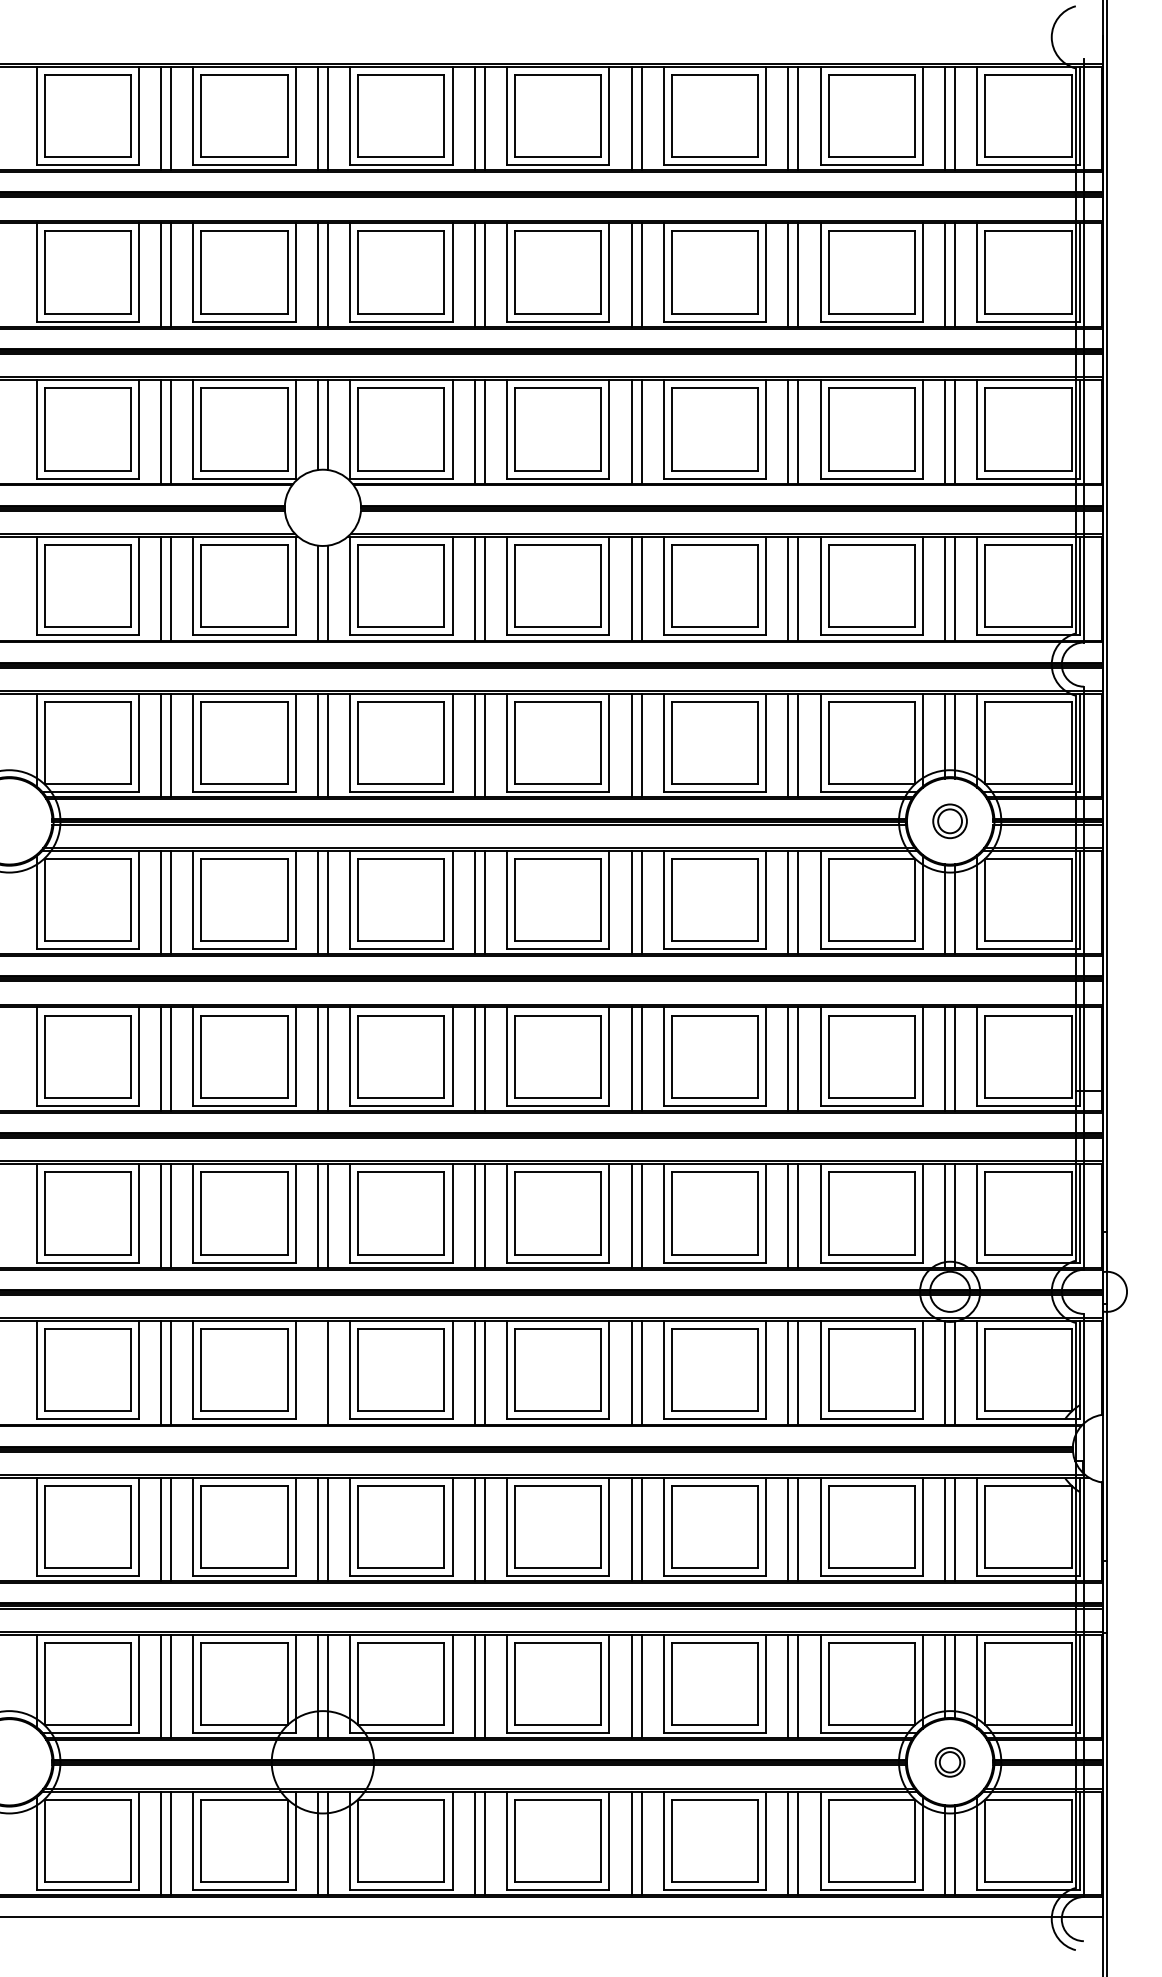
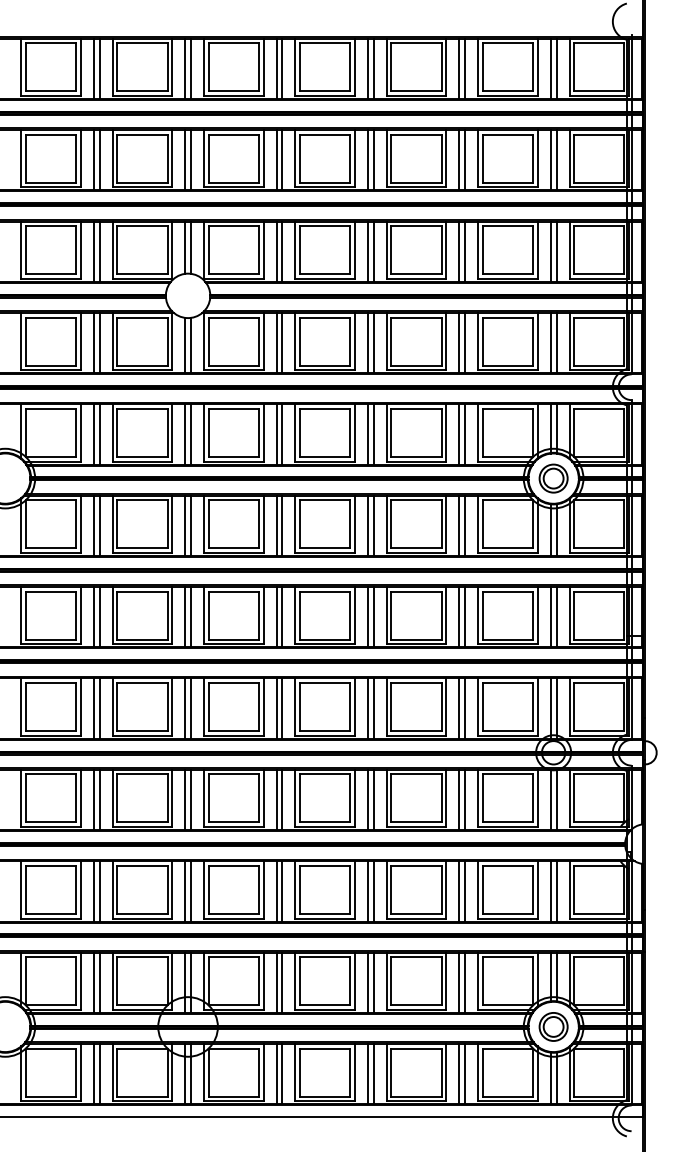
part: (949, 821) -> (553, 478), size x1.43
line: (318, 1372) -> (185, 799), added
part: (949, 1761) -> (553, 1026), size x1.67

